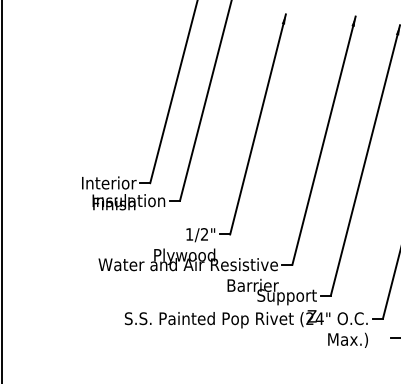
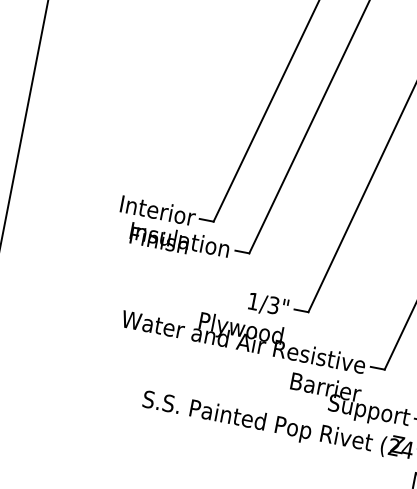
text: (204, 234) -> (273, 305), 1/2" -> 1/3"

